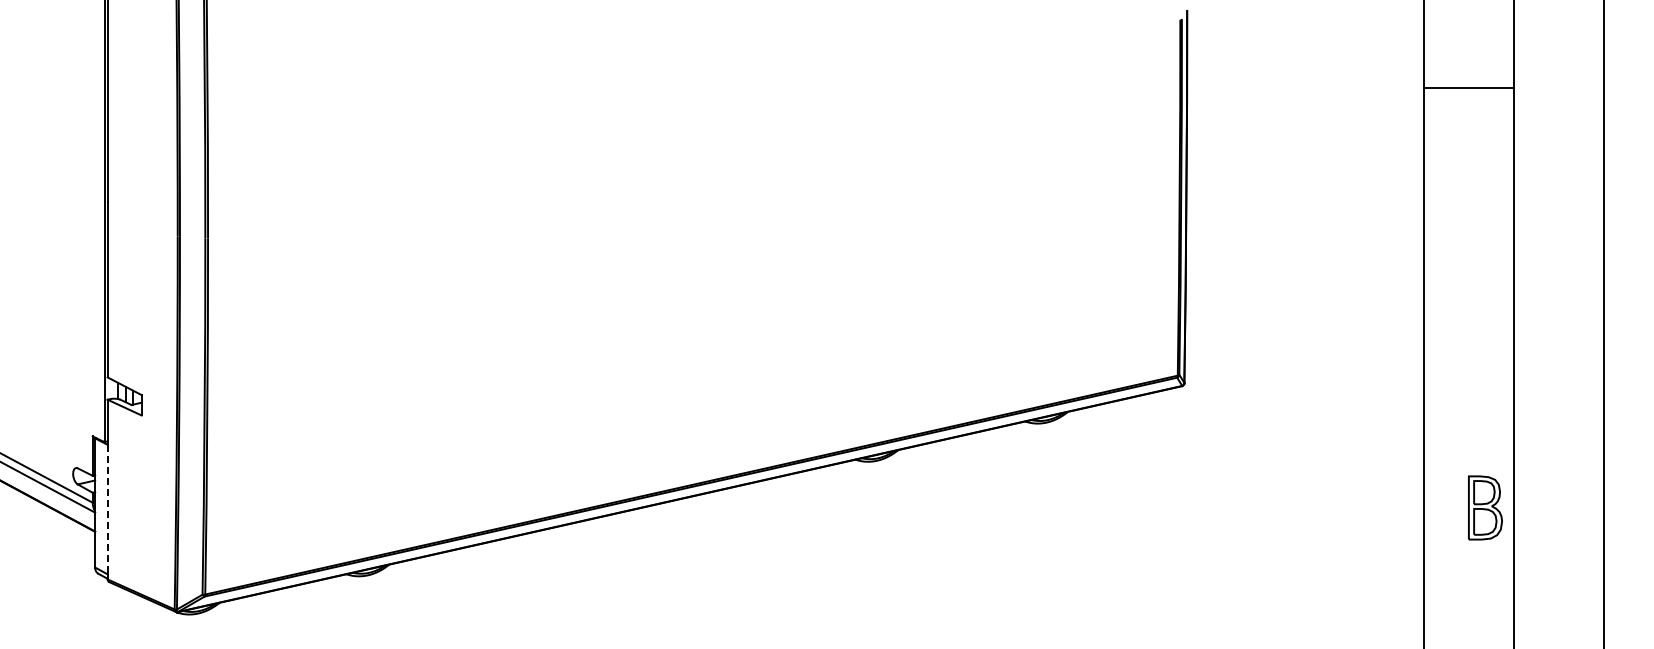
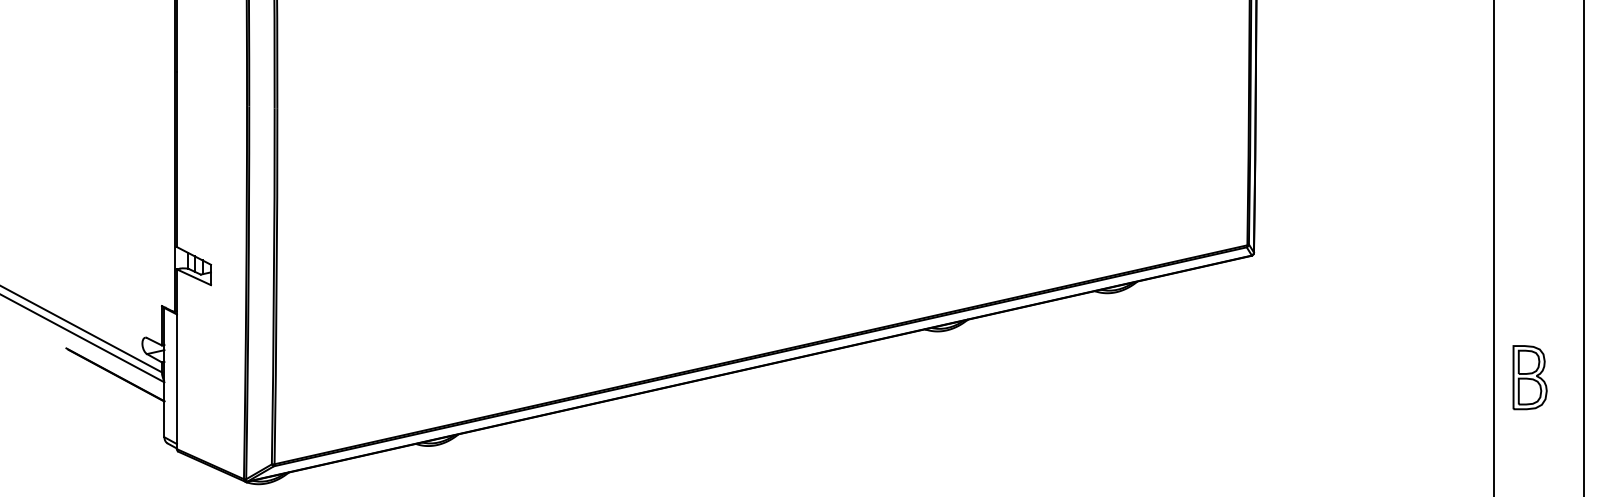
part: (1485, 507) -> (1530, 377), moved
line: (107, 509) -> (176, 379), dashed -> solid

